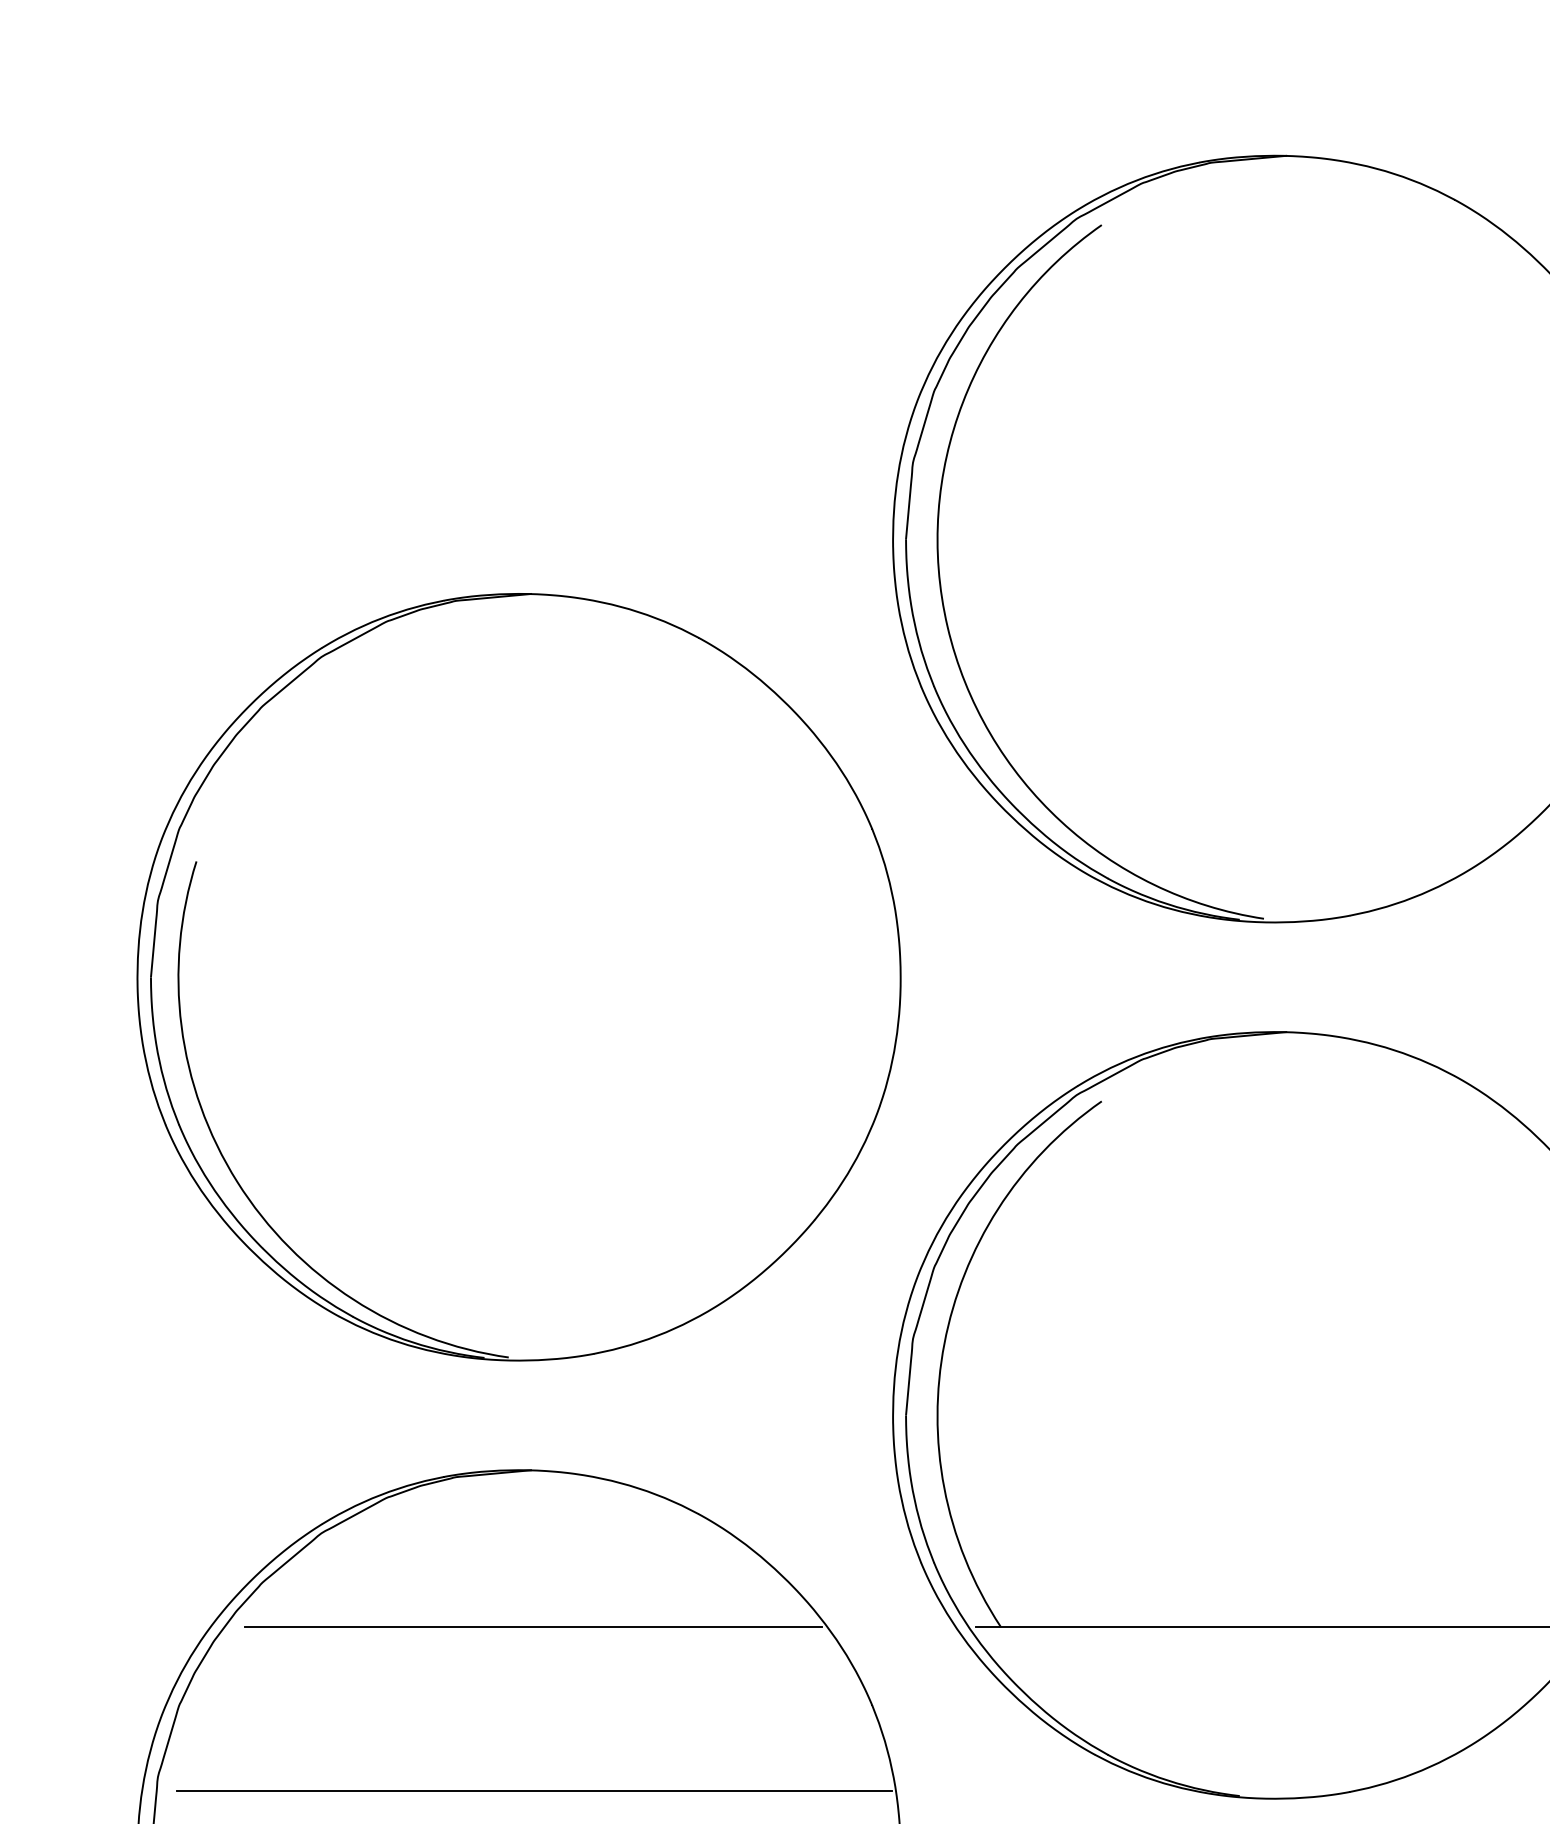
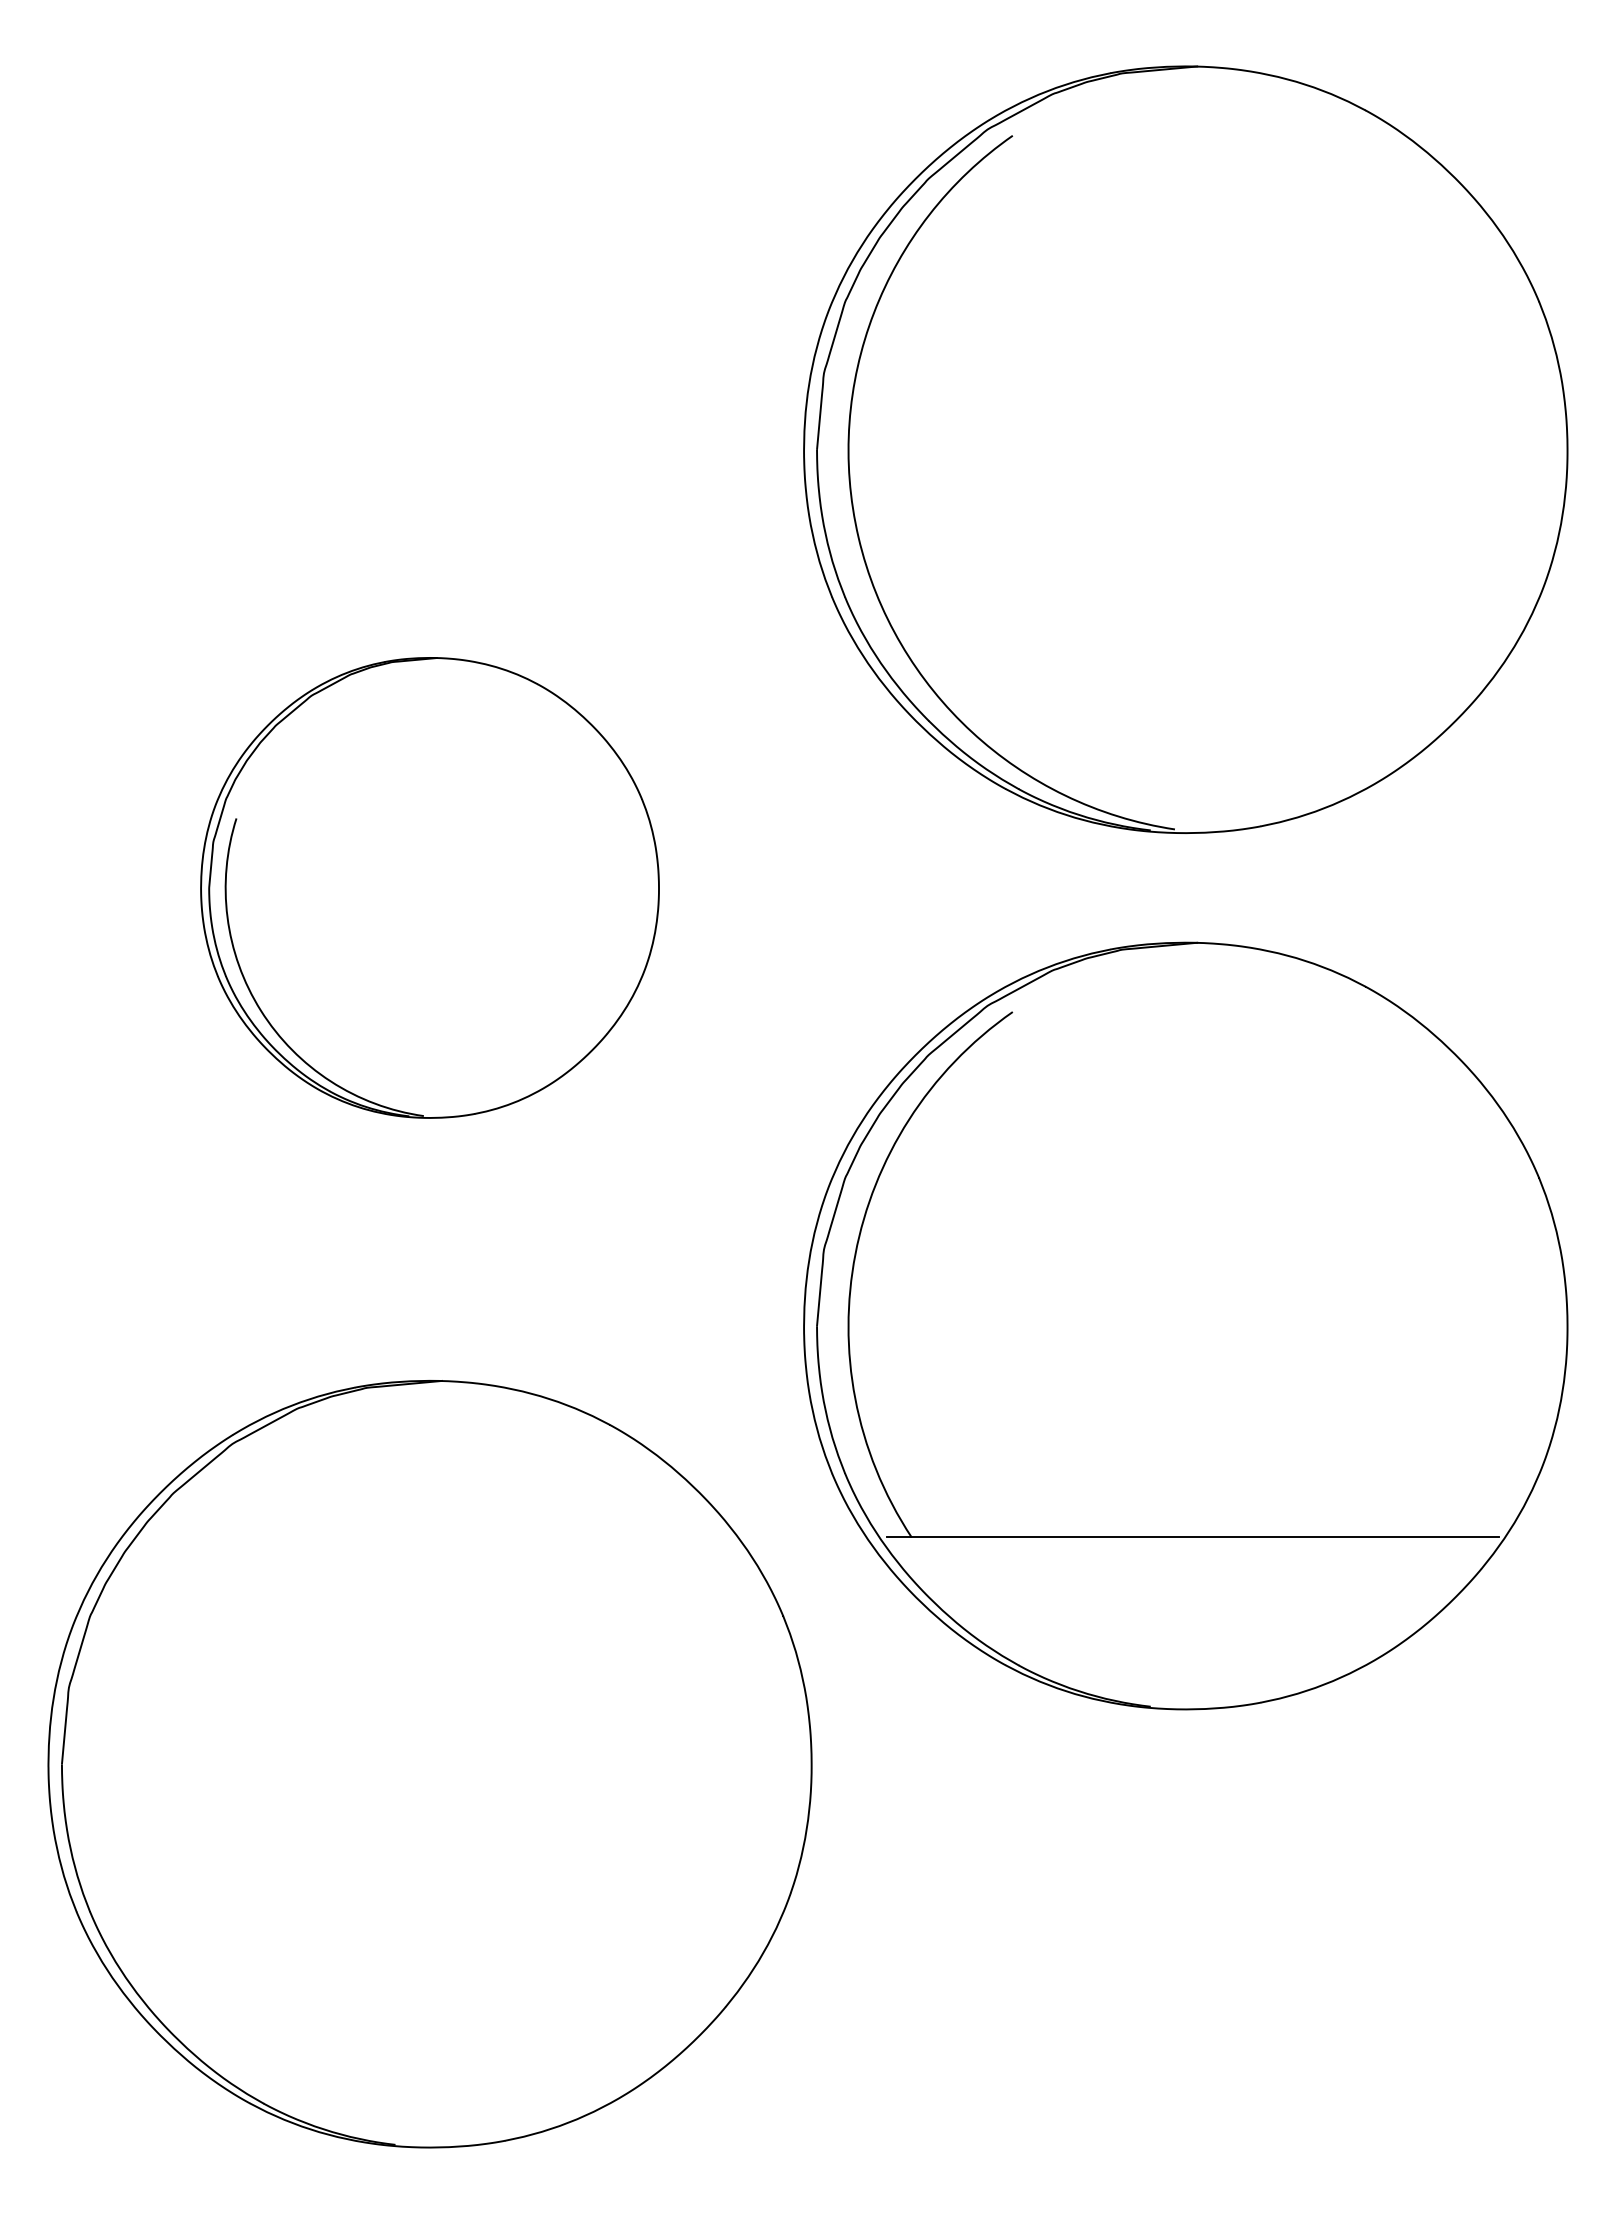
part: (518, 976) -> (429, 887), size x0.6
line: (533, 1626) -> (444, 1537), removed
line: (534, 1790) -> (445, 1701), removed

